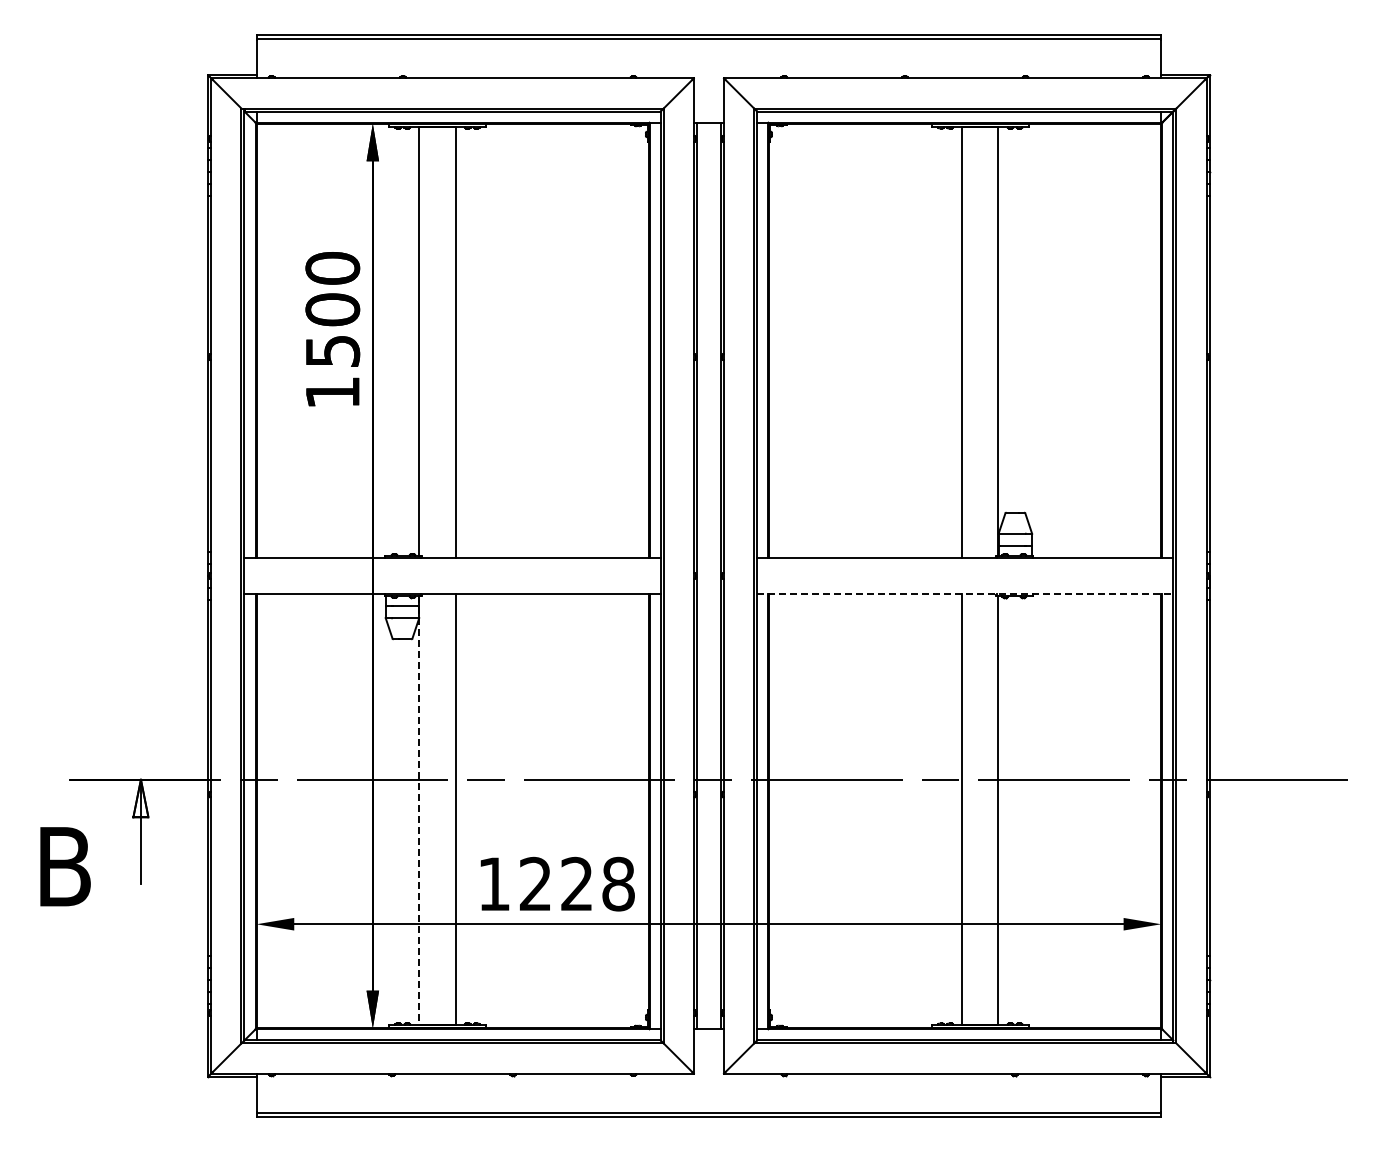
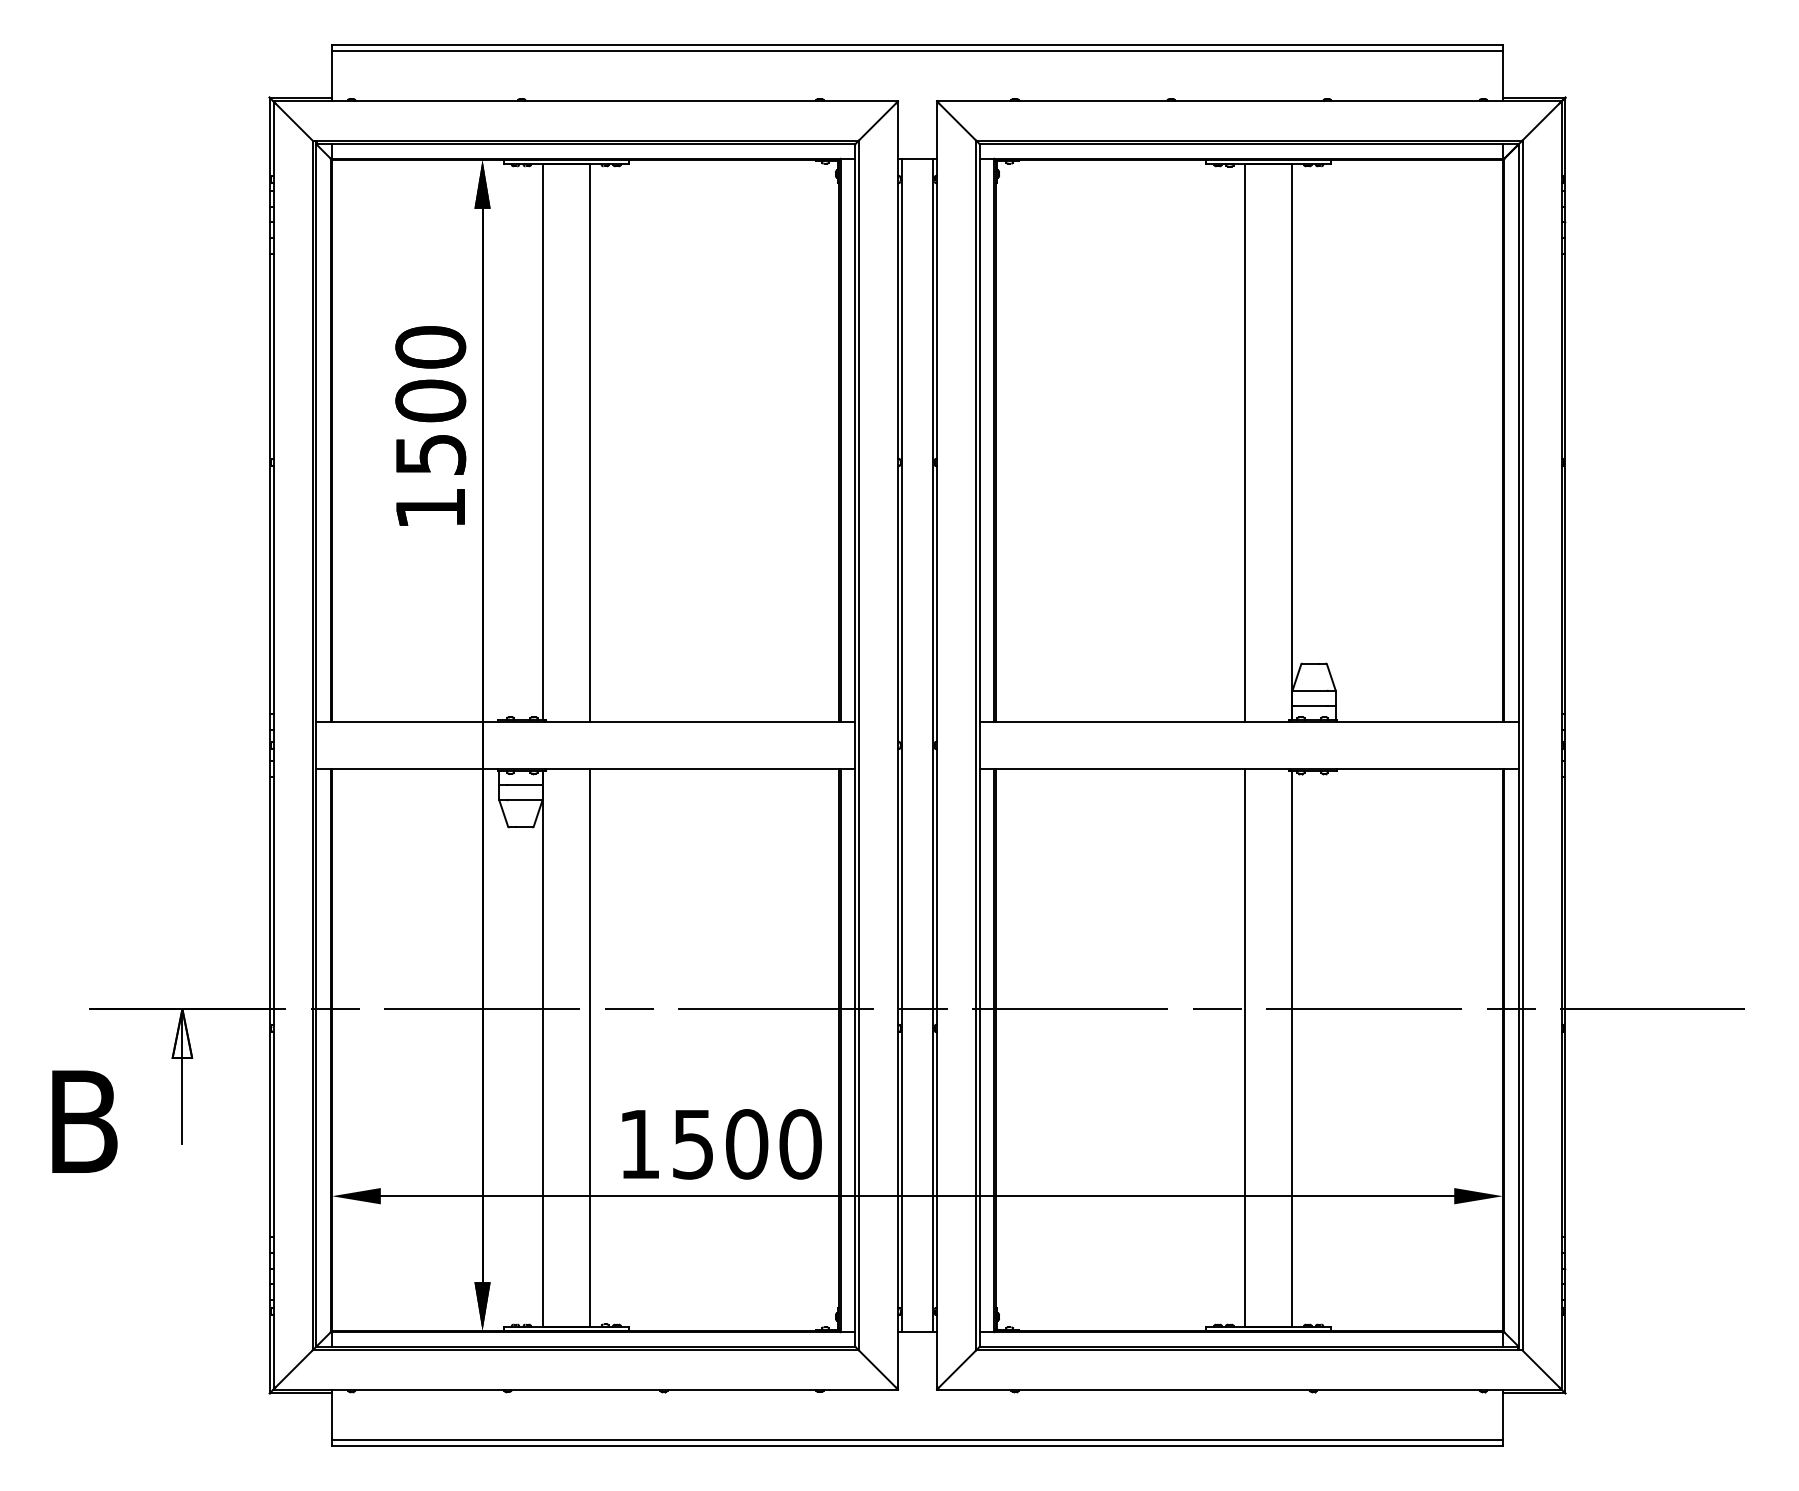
line: (965, 594) -> (1249, 769), dashed -> solid
line: (419, 810) -> (542, 1048), dashed -> solid
text: (577, 883) -> (747, 1143), 1228 -> 1500

